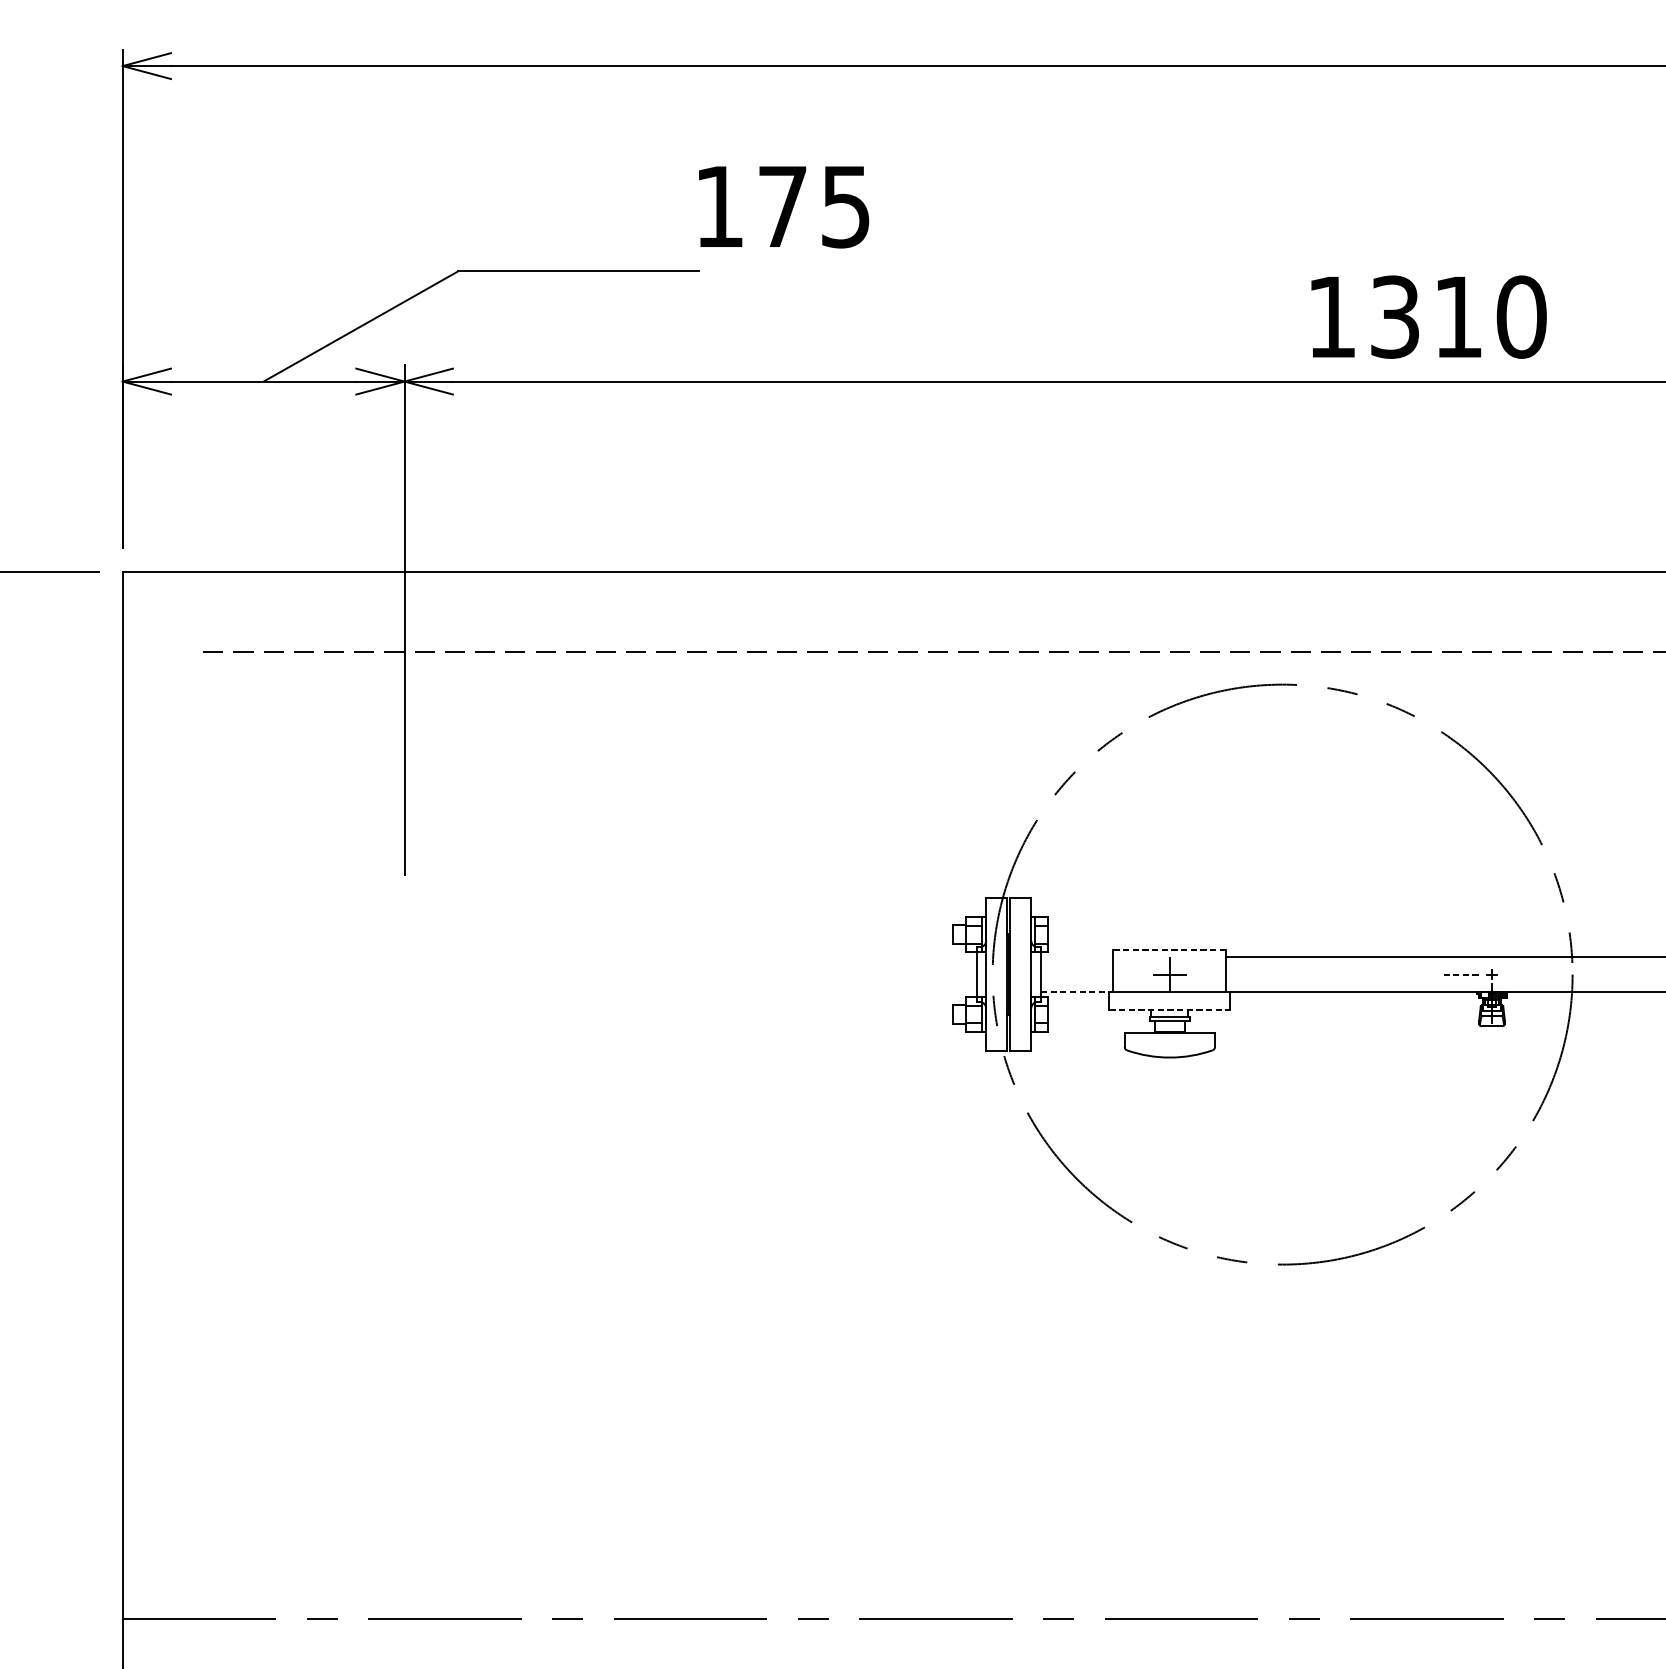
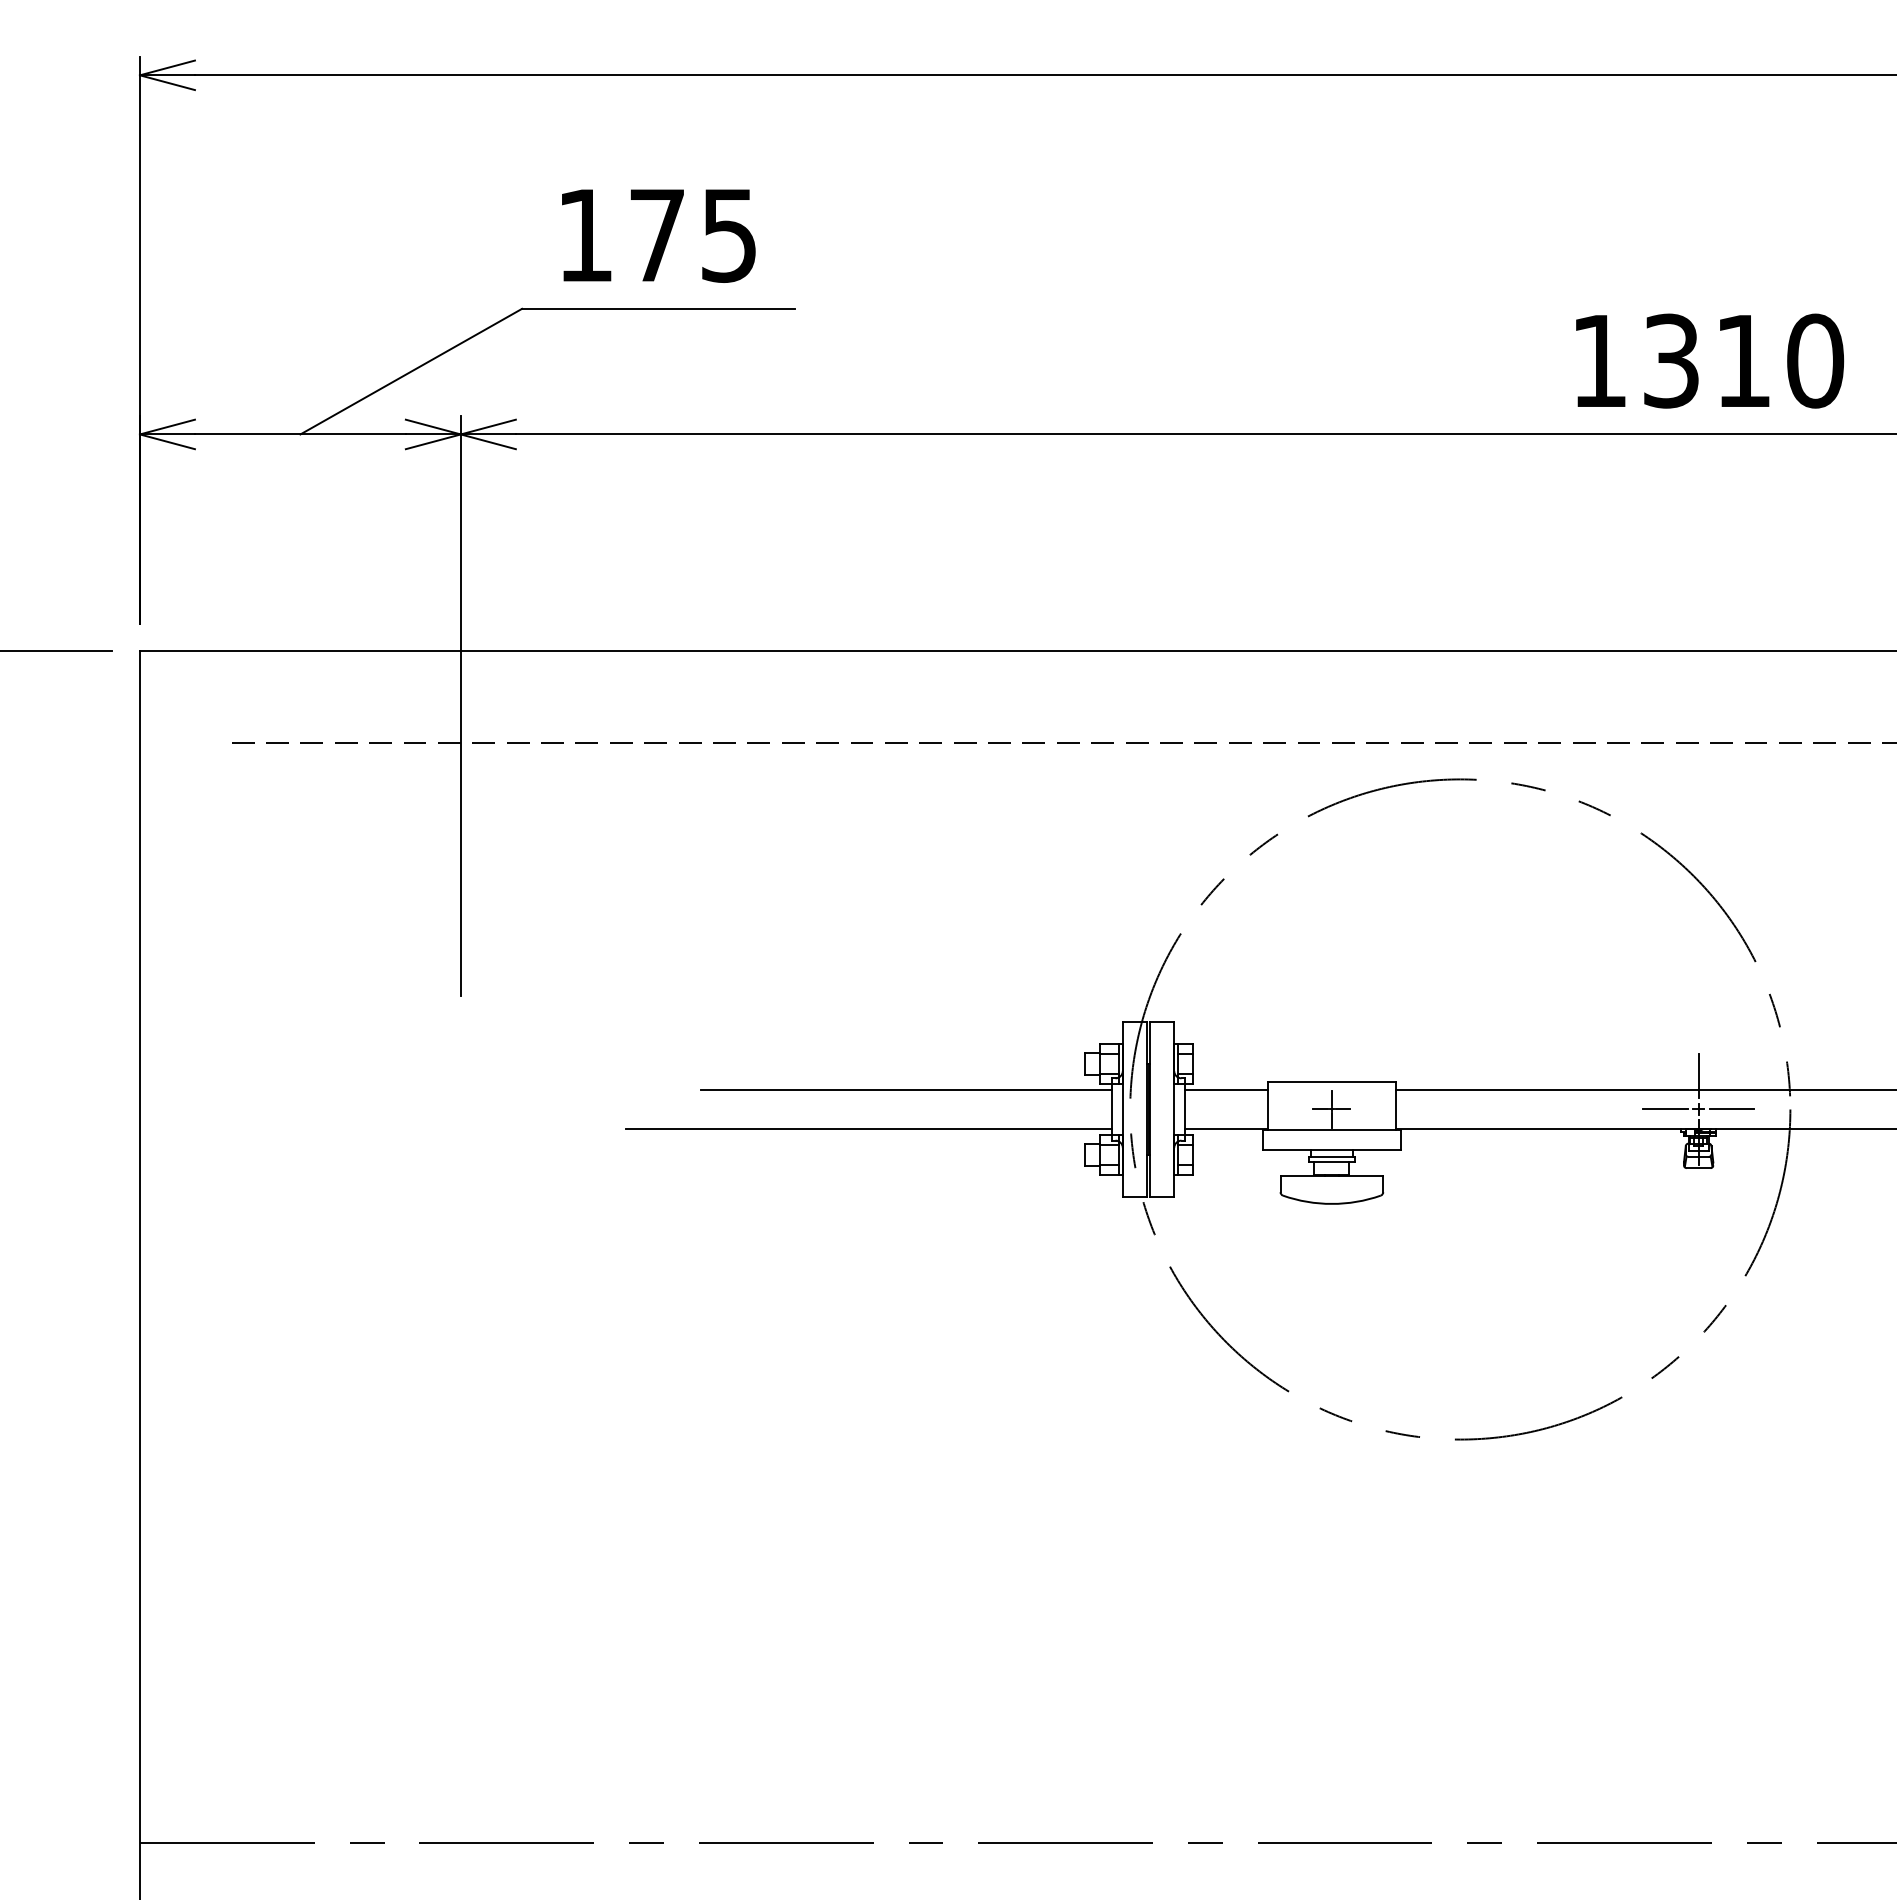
text: (783, 206) -> (658, 235), moved
text: (1429, 316) -> (1710, 360), moved
line: (1491, 945) -> (1698, 1076), added
line: (1170, 950) -> (1332, 1081), dashed -> solid
line: (795, 957) -> (905, 1089), added
line: (1077, 957) -> (1226, 1089), added
line: (1463, 974) -> (1666, 1109), dashed -> solid
line: (1520, 974) -> (1731, 1109), added
line: (762, 992) -> (868, 1129), added
line: (1077, 992) -> (1226, 1129), dashed -> solid
line: (1169, 1009) -> (1331, 1149), dashed -> solid

